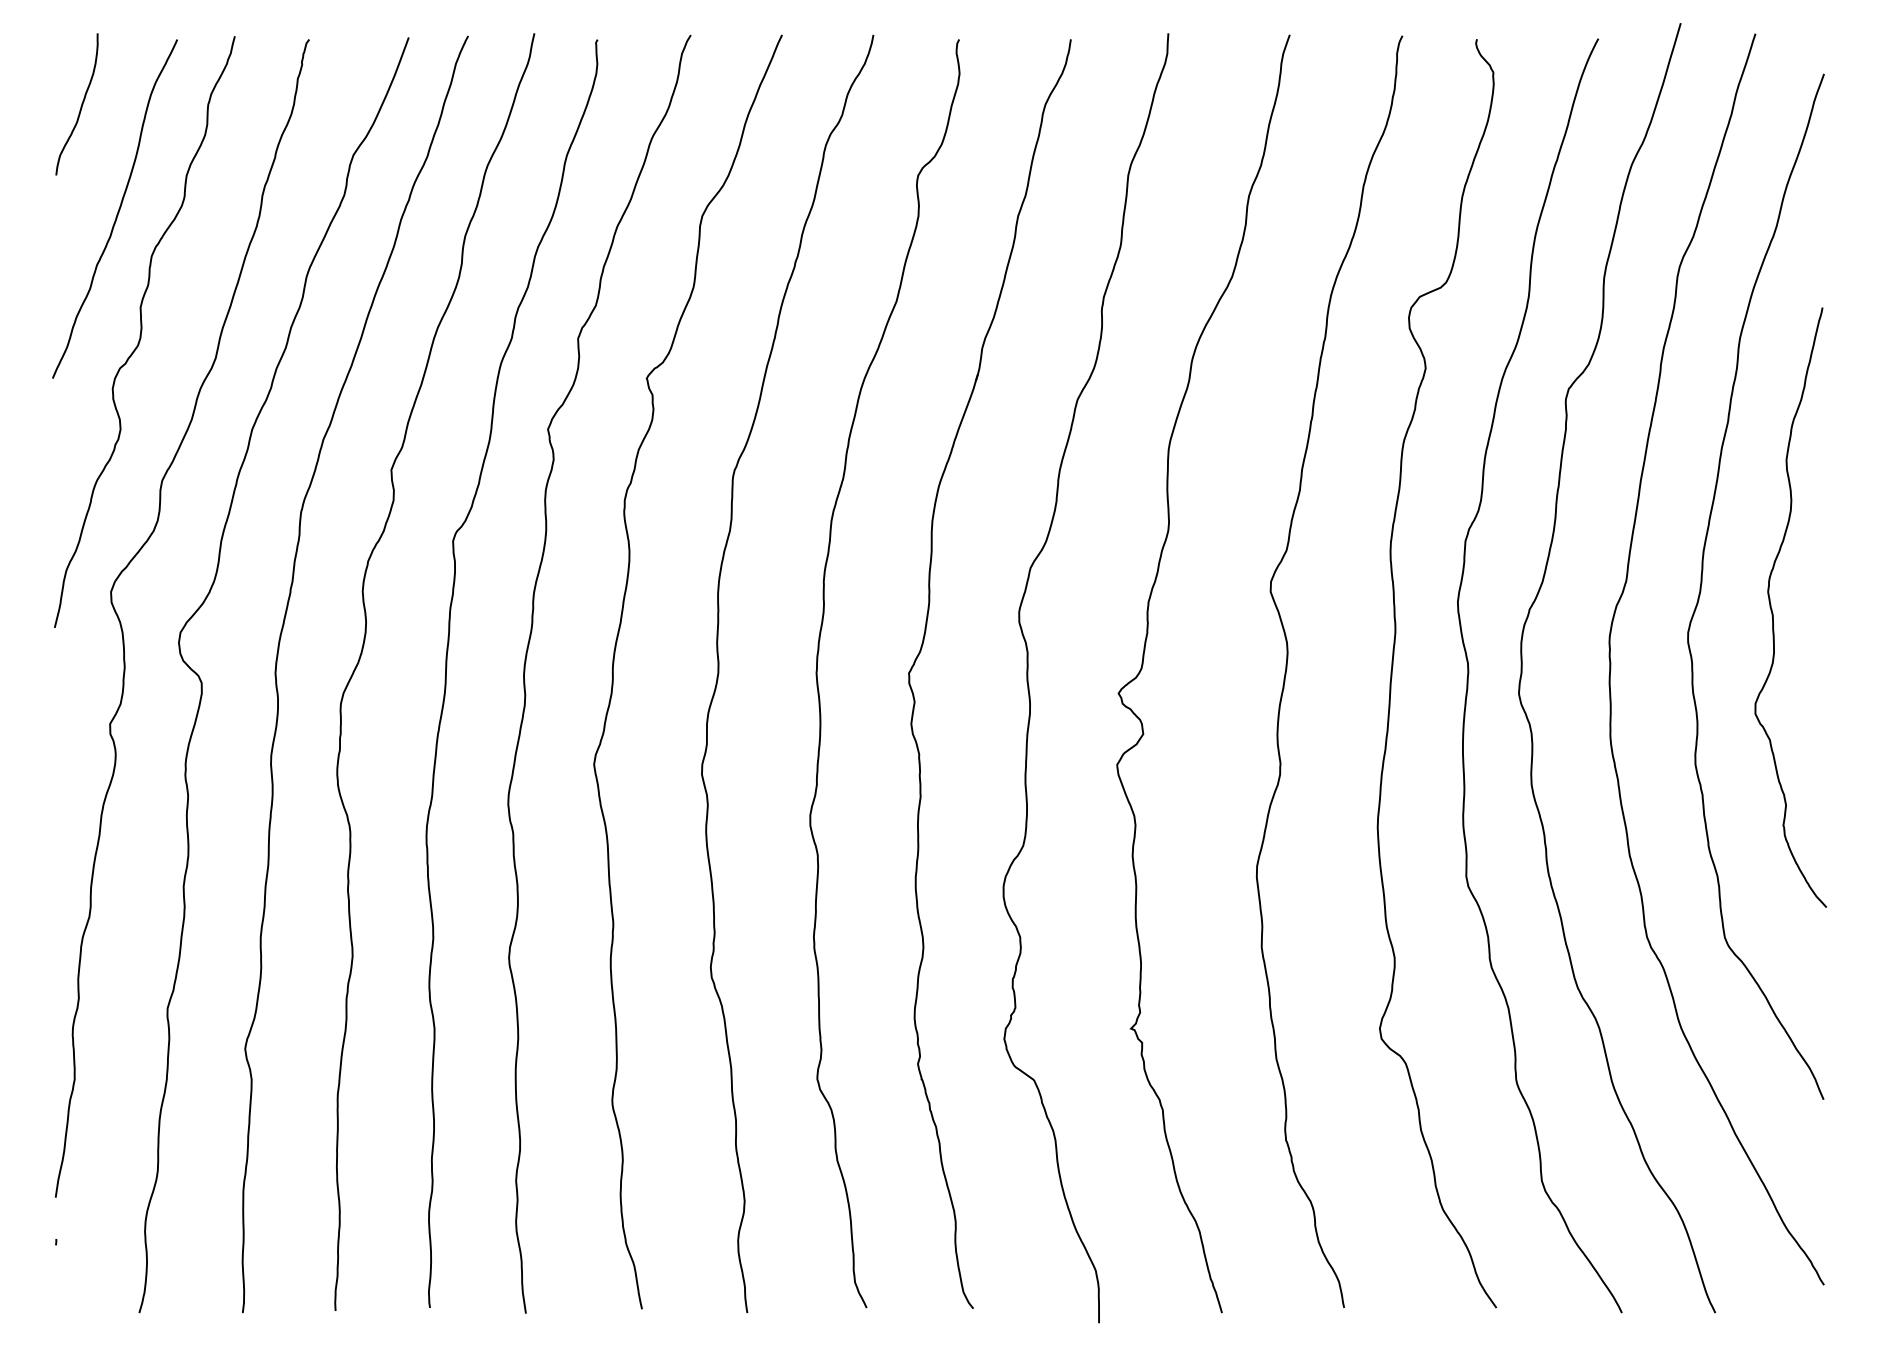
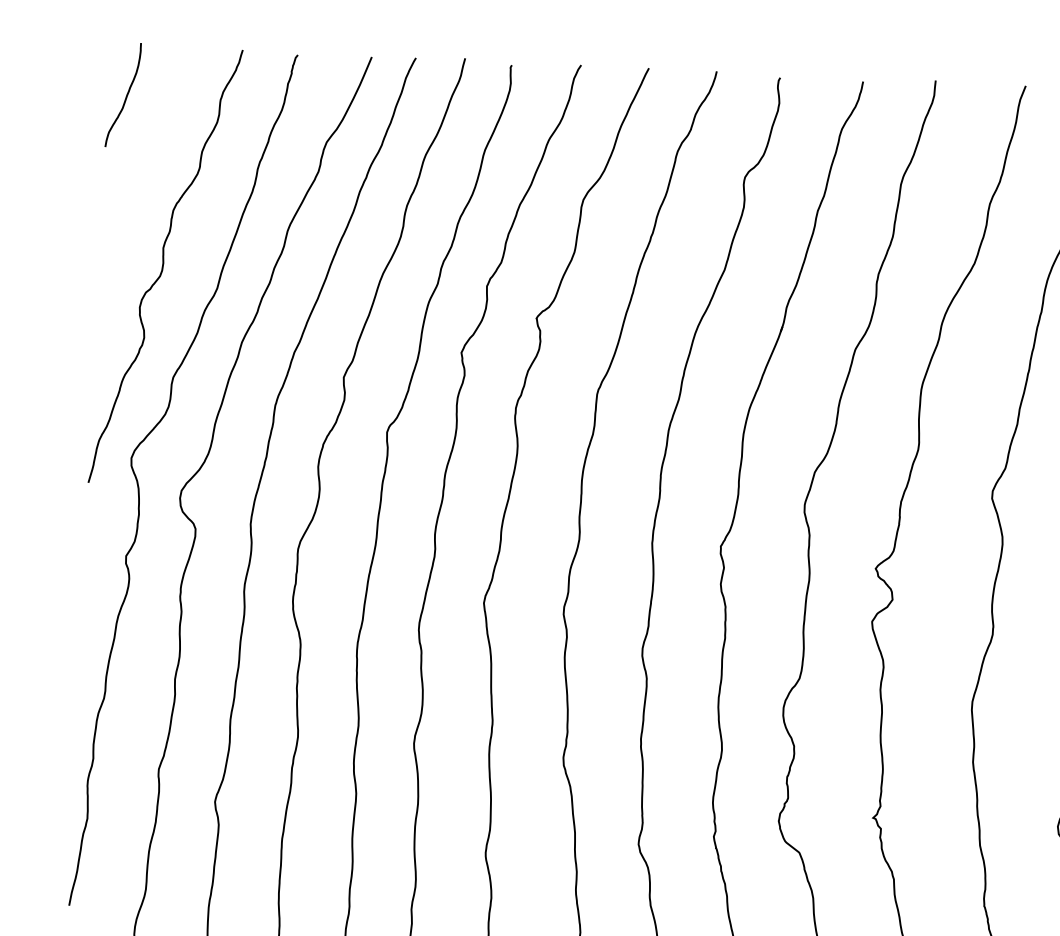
curve: (118, 208) -> (150, 173), removed

